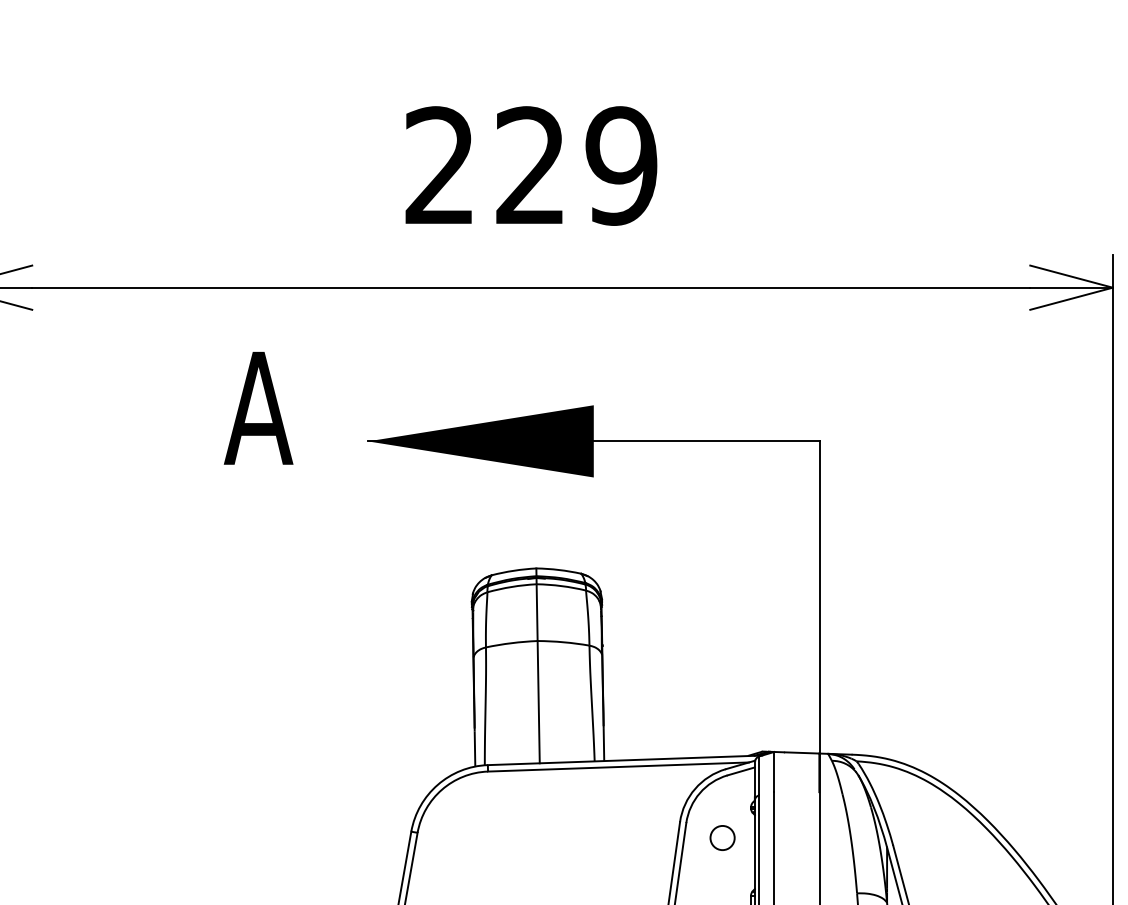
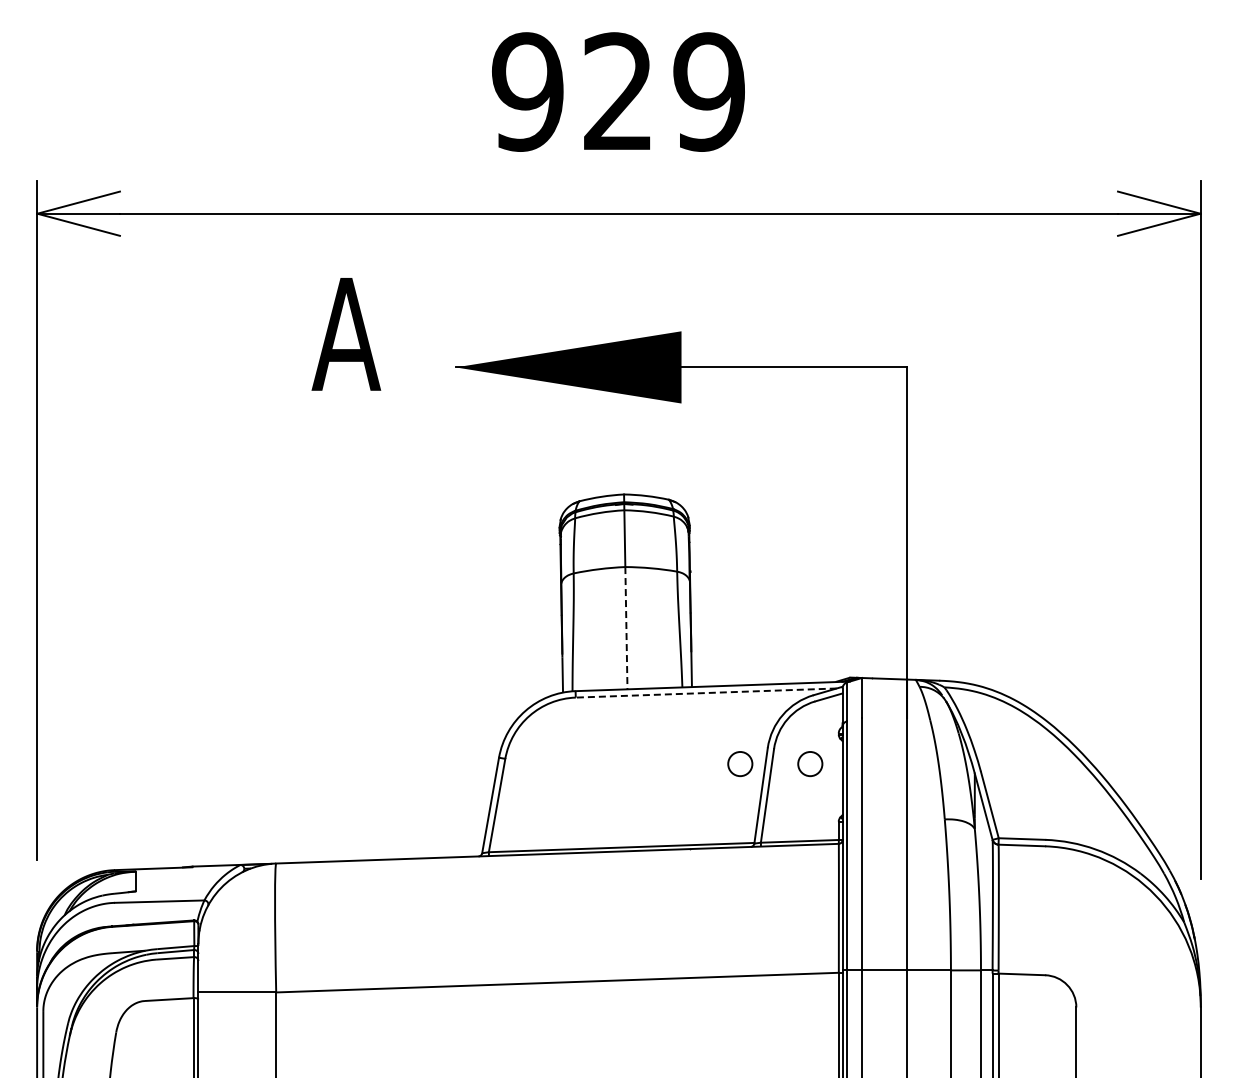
text: (439, 165) -> (527, 91), 229 -> 929
line: (538, 702) -> (626, 628), solid -> dashed
line: (618, 767) -> (706, 693), solid -> dashed
circle: (652, 838) -> (740, 764), added

